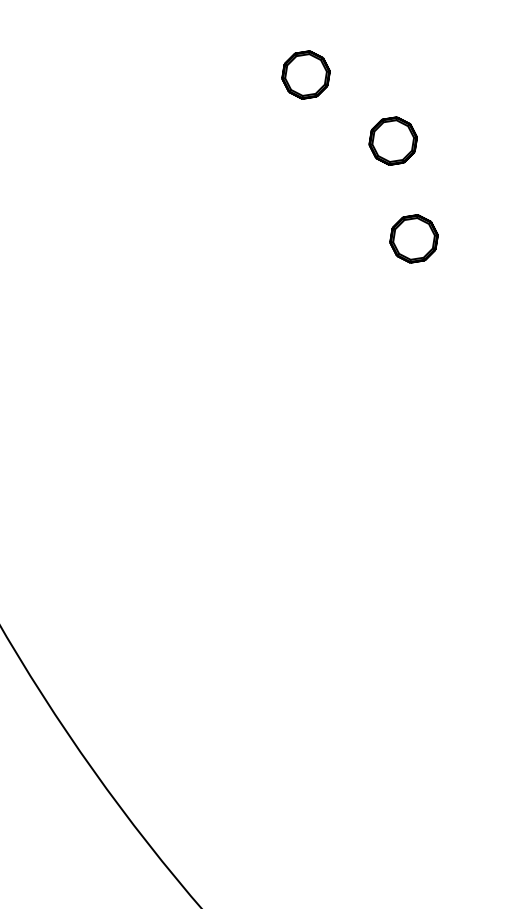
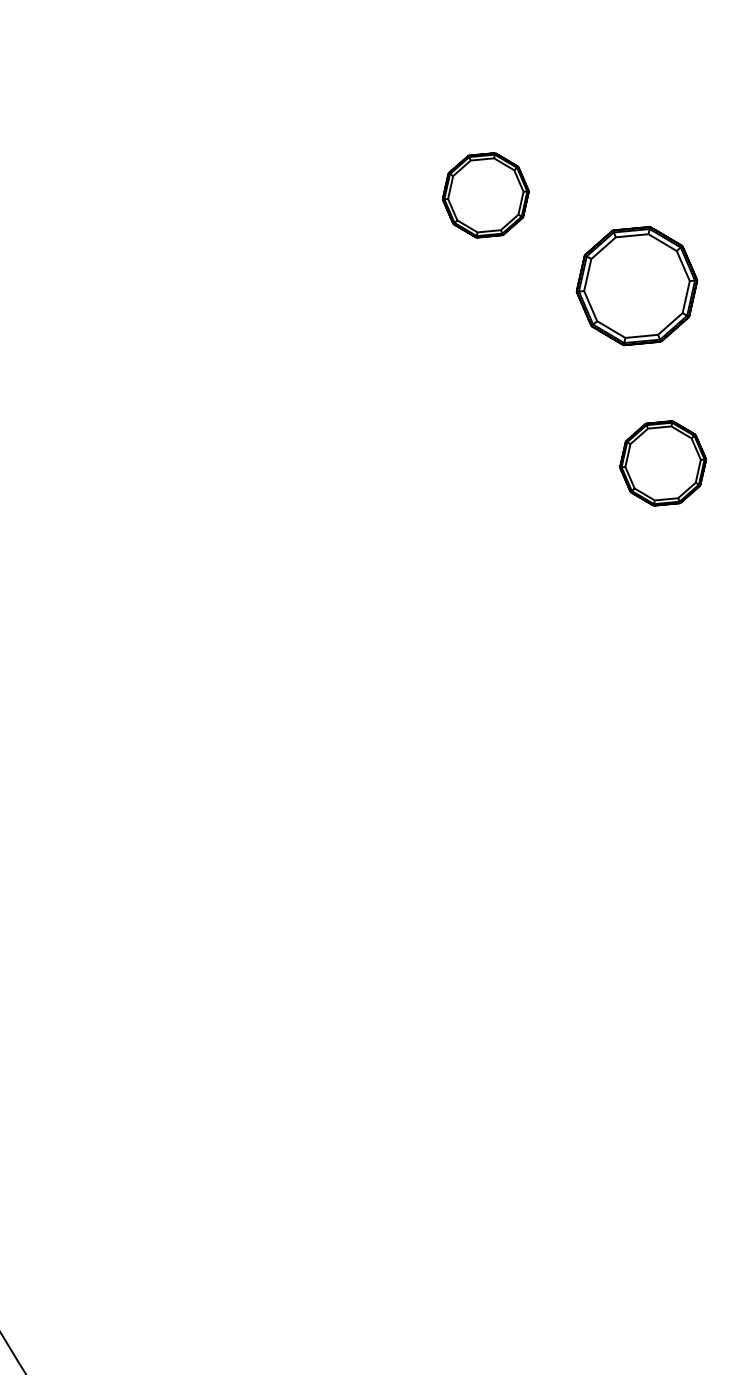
part: (305, 74) -> (484, 194), moved
part: (392, 140) -> (635, 284), size x1.4

